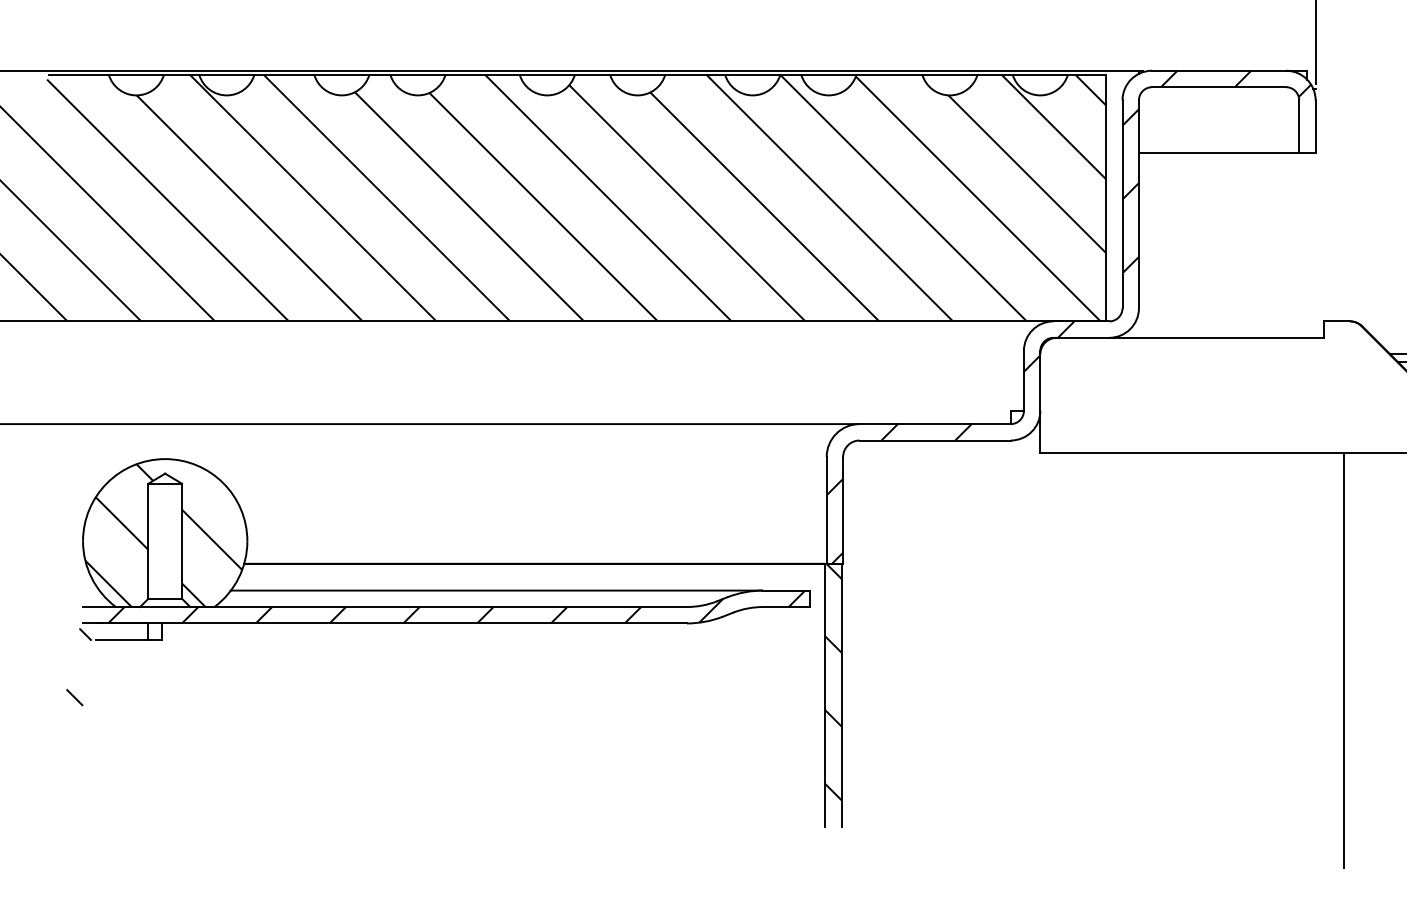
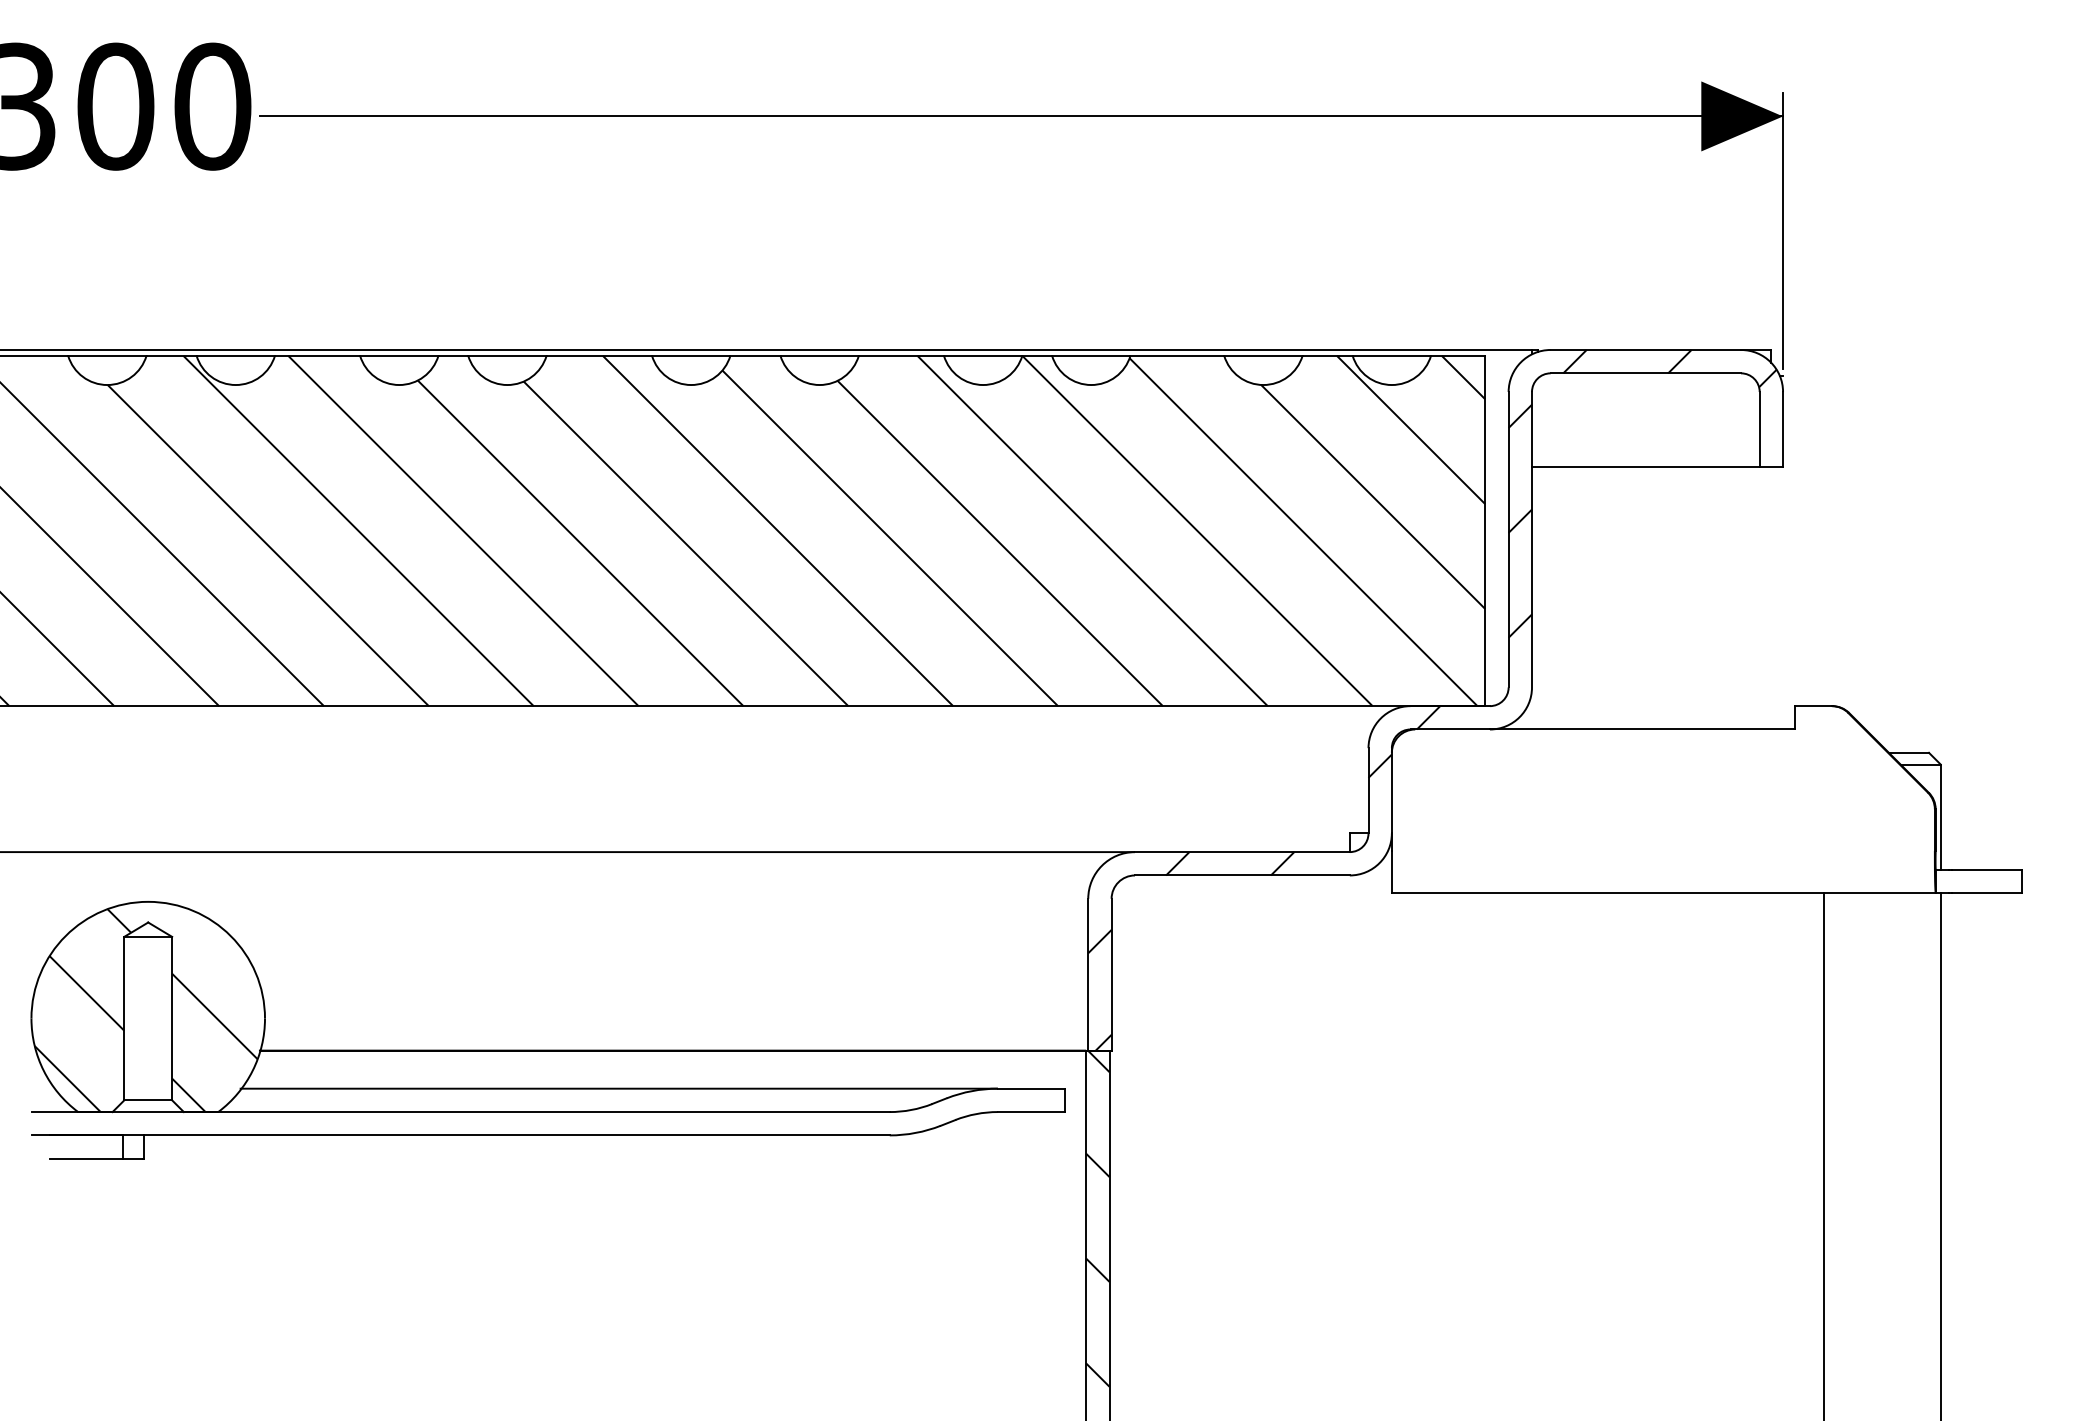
hatch: (456, 606) -> (562, 1111), removed
hatch: (78, 667) -> (25, 1197), removed

